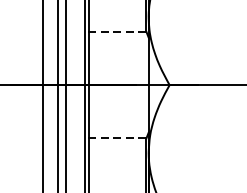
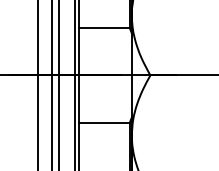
line: (117, 32) -> (104, 28), dashed -> solid
line: (117, 138) -> (104, 122), dashed -> solid

